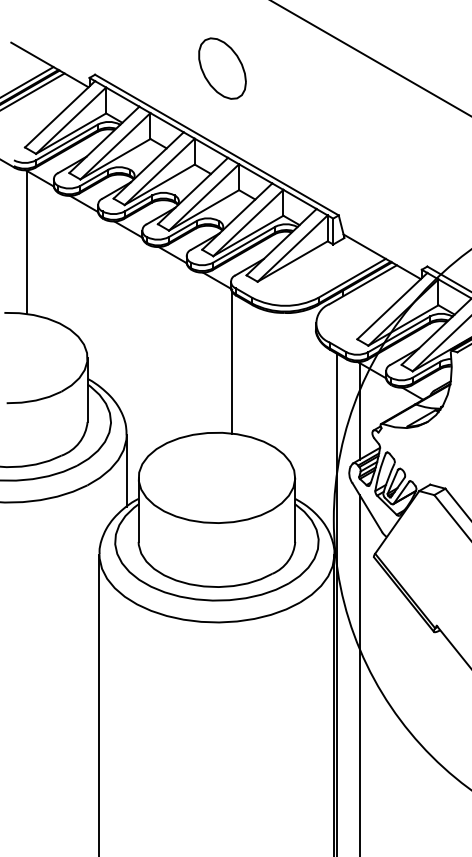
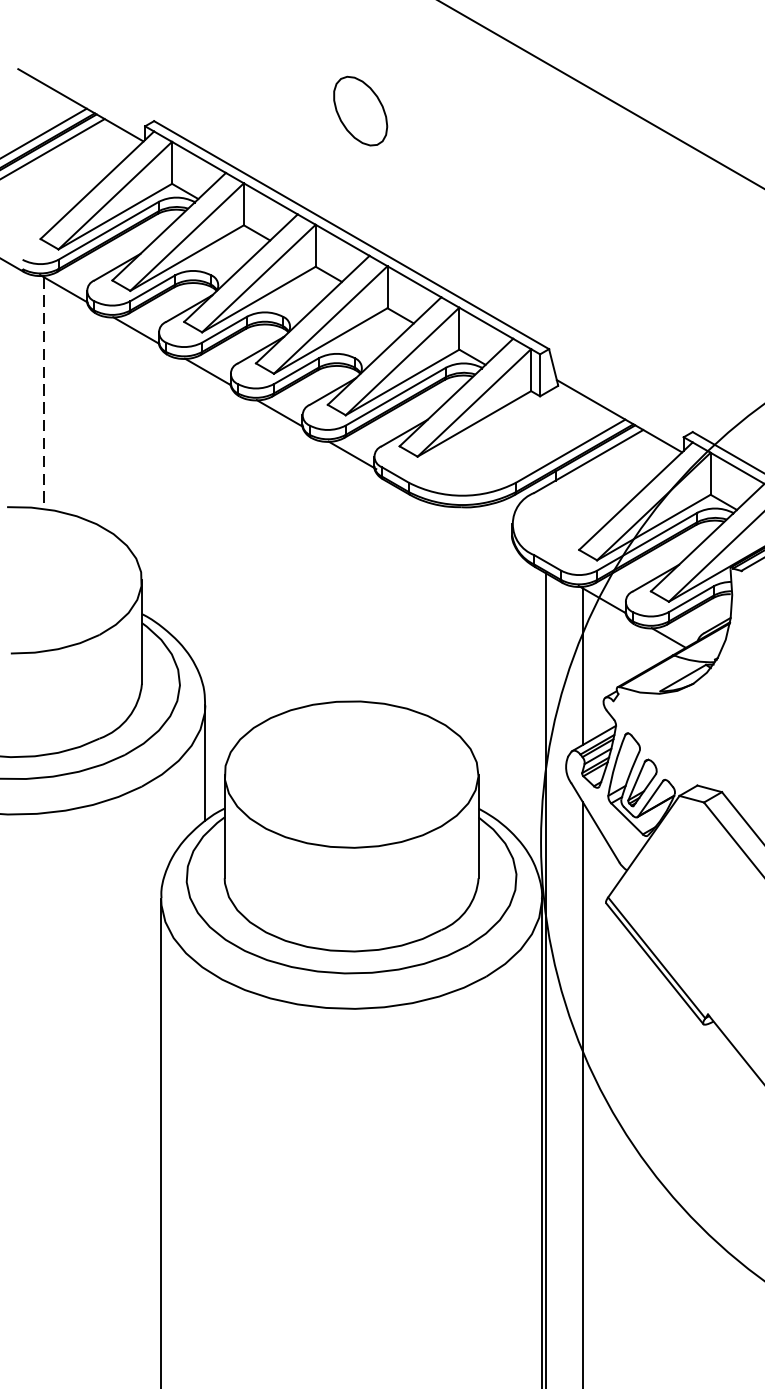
part: (222, 68) -> (360, 111), size x0.7
line: (27, 243) -> (44, 394), solid -> dashed
line: (232, 362) -> (376, 587), removed

